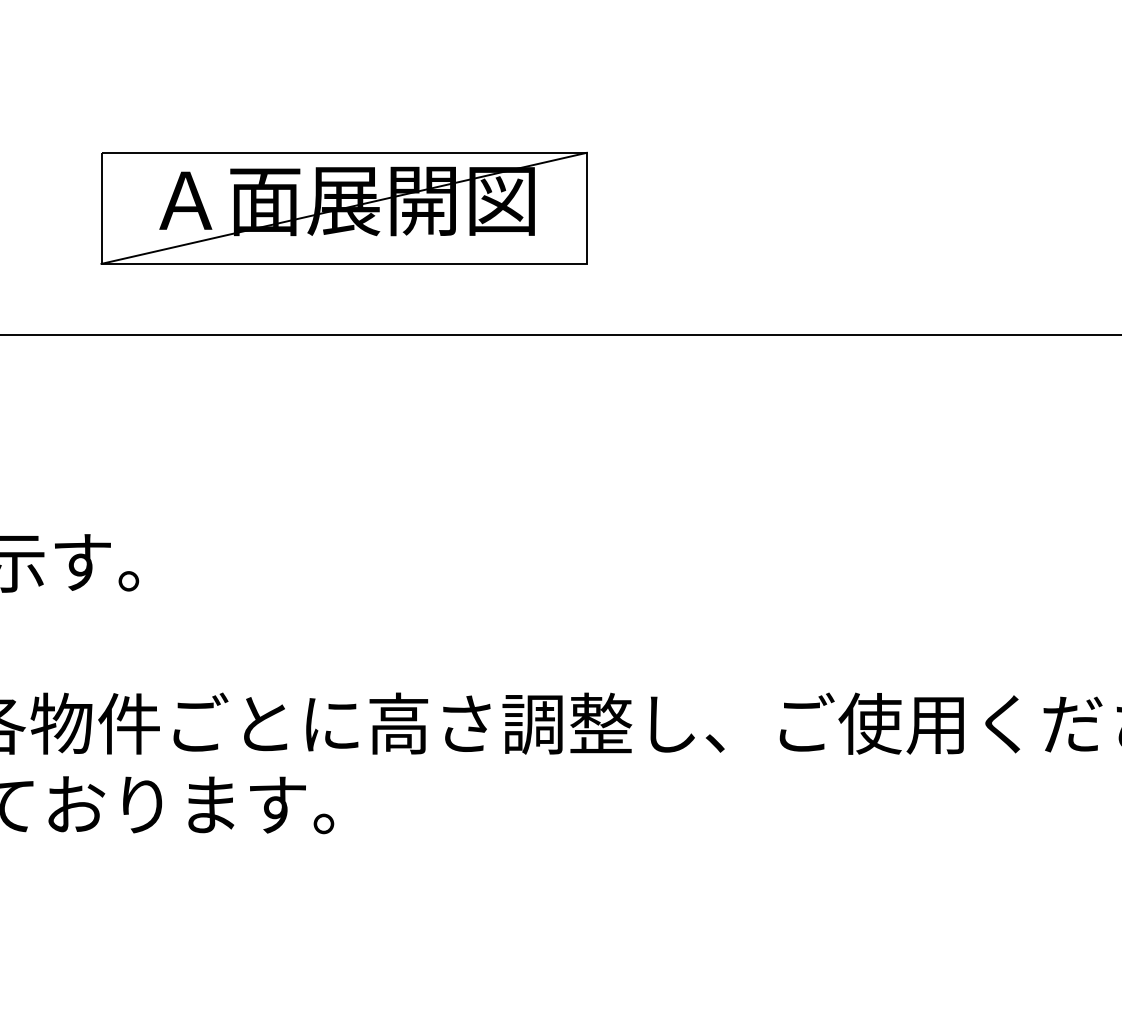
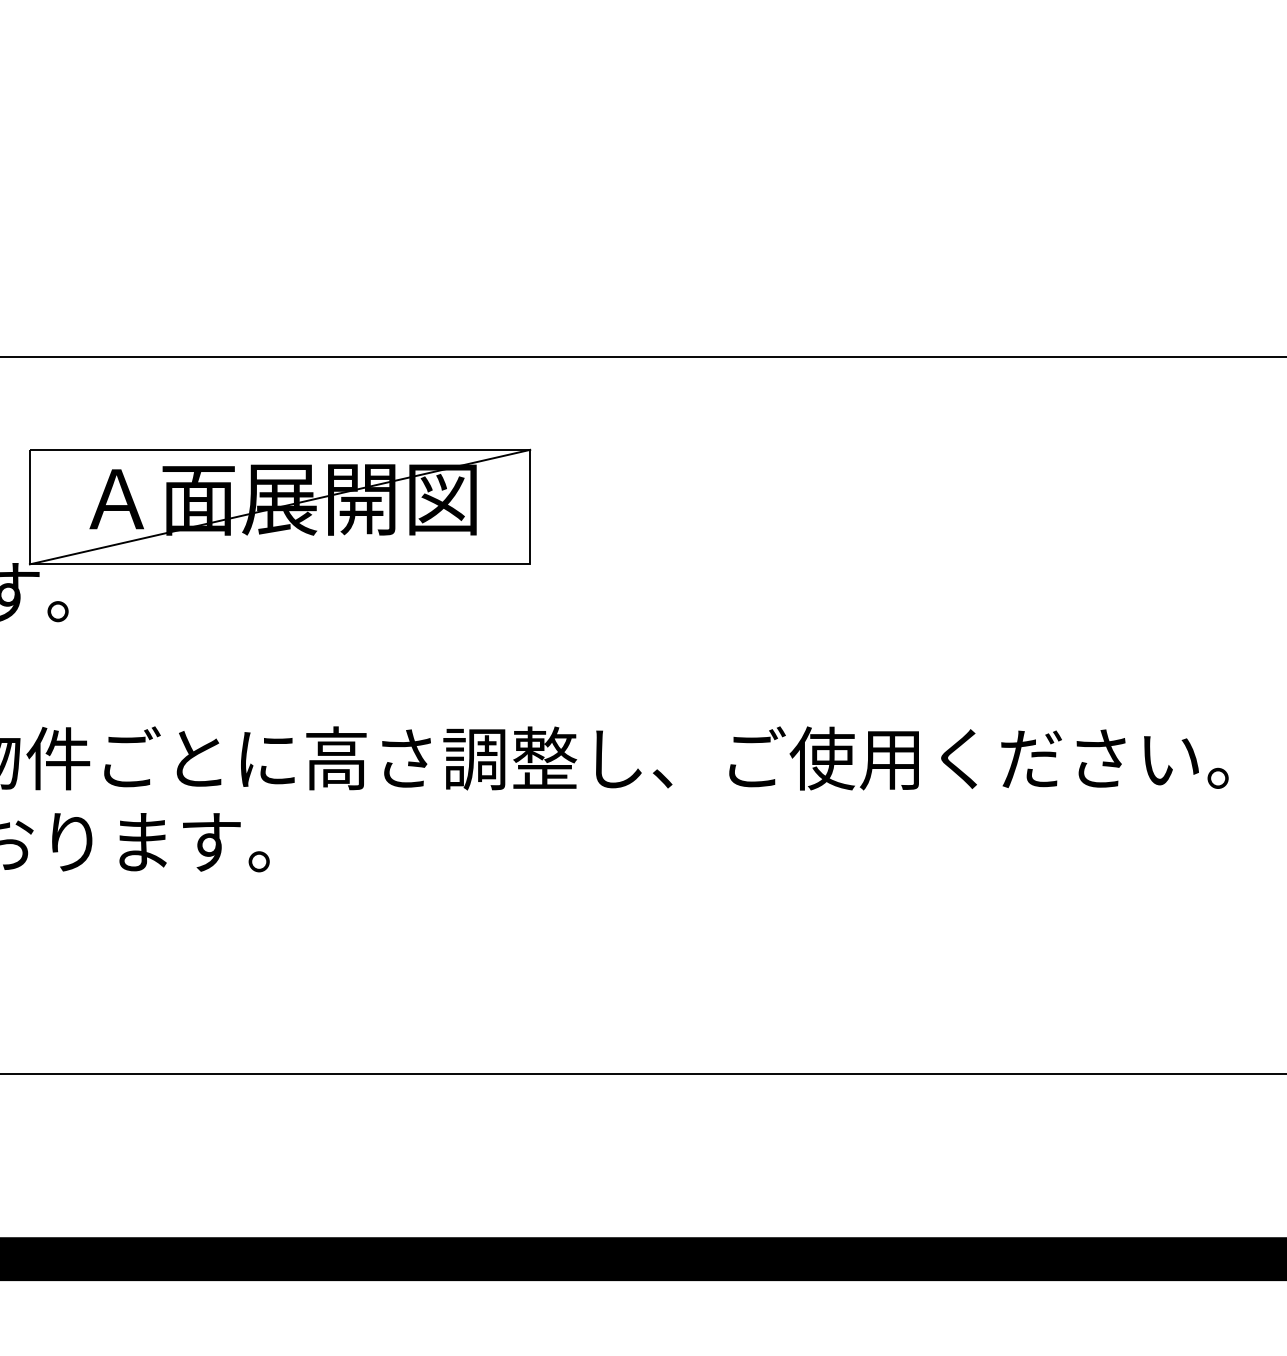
part: (344, 207) -> (280, 506), moved

